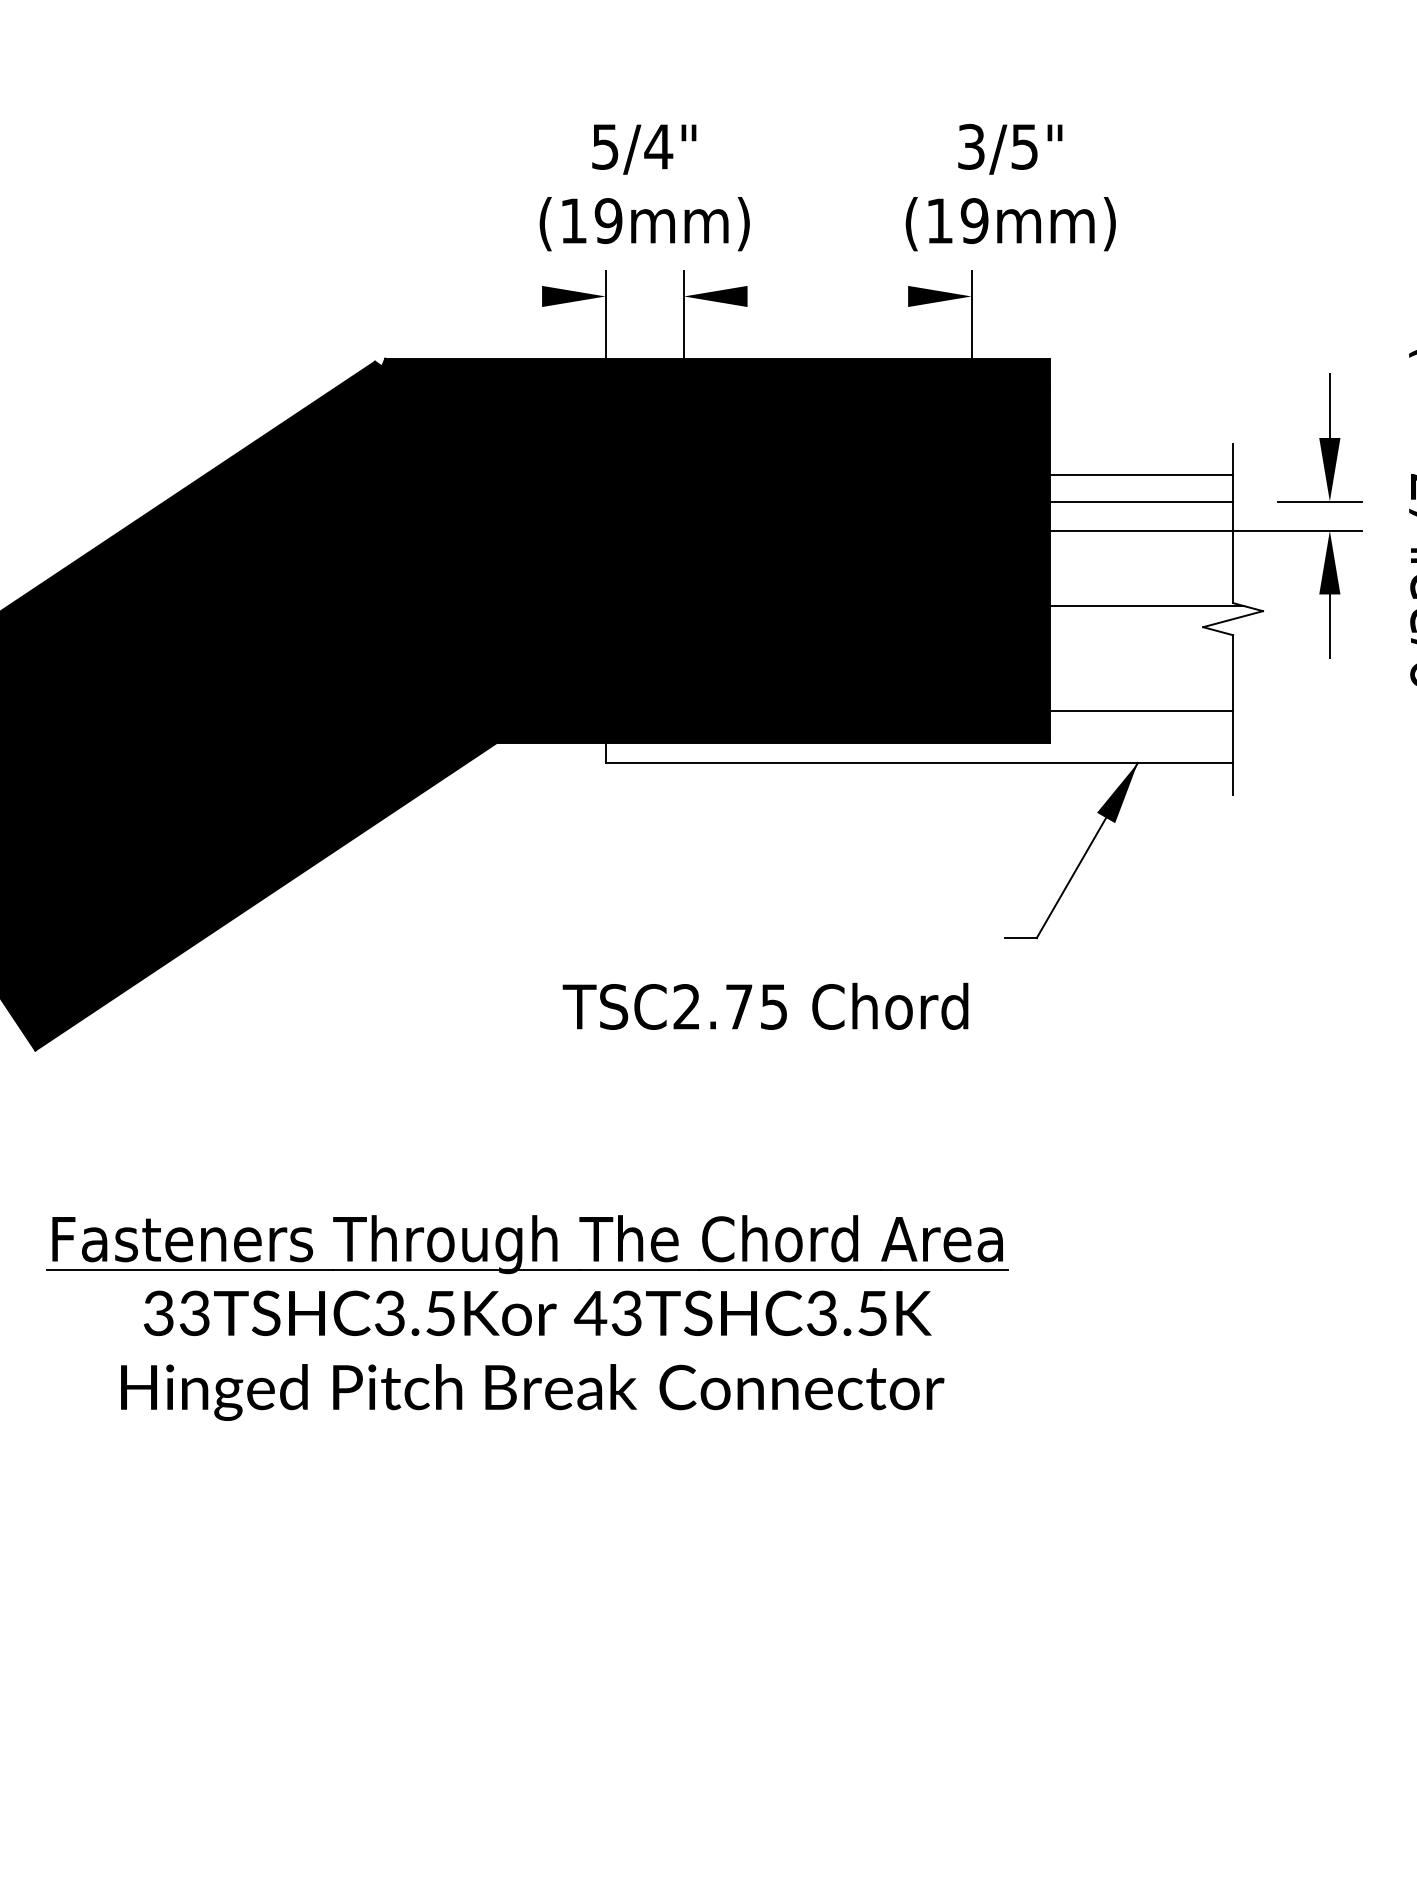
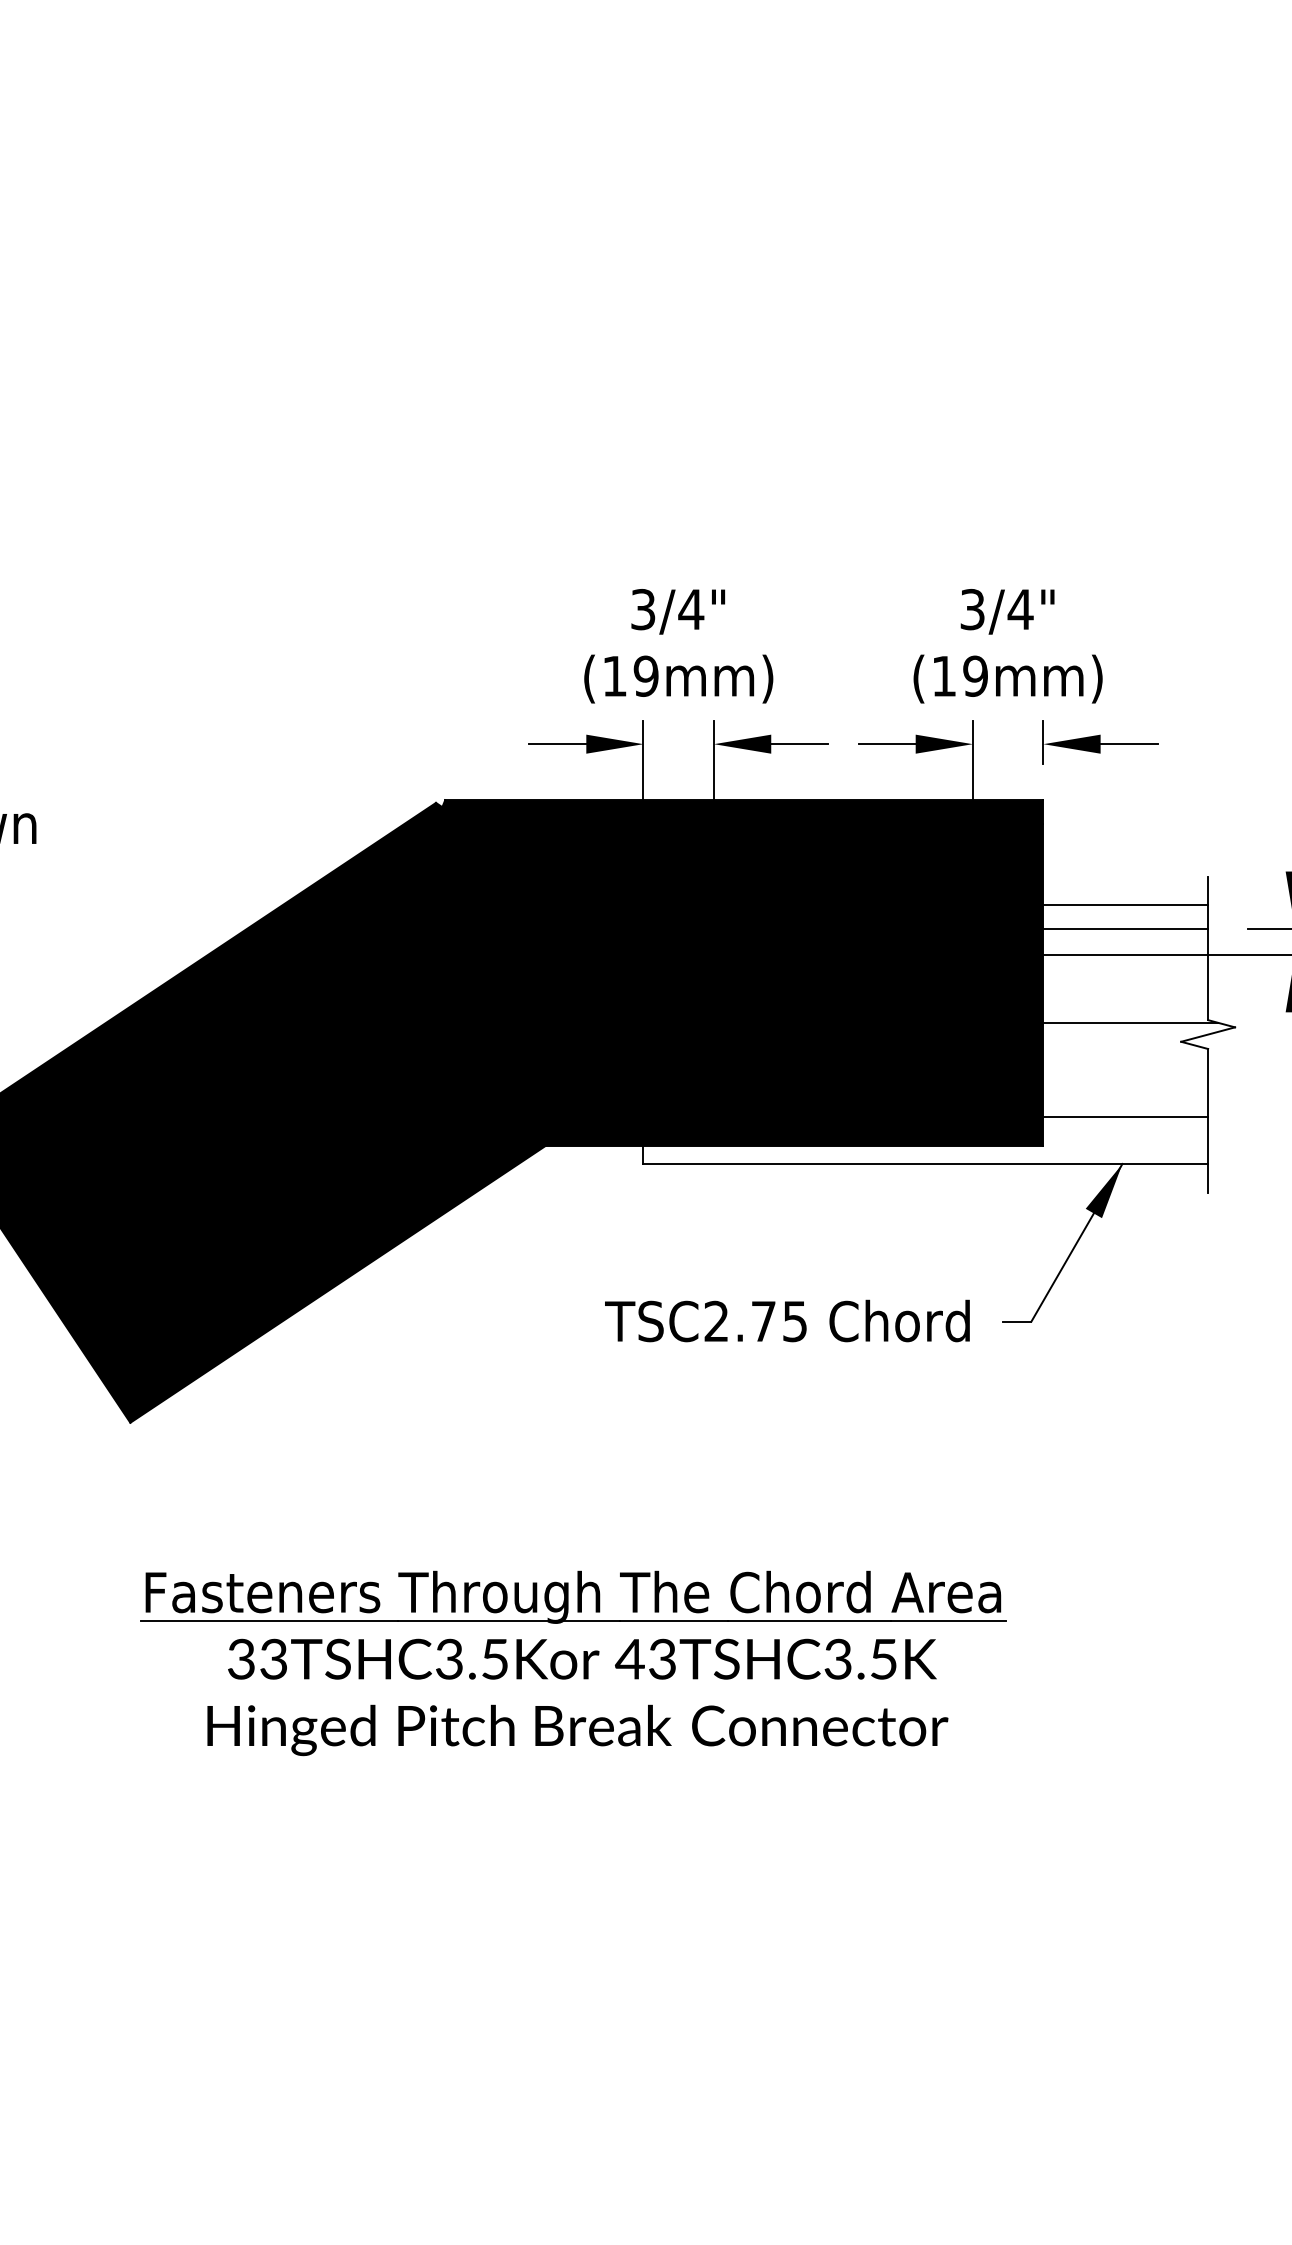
text: (605, 146) -> (643, 609), 5/4" -> 3/4"
text: (1024, 146) -> (1020, 609), 3/5" -> 3/4"
part: (1113, 294) -> (1100, 742), added
line: (510, 296) -> (557, 744), added
line: (778, 296) -> (799, 744), added
line: (875, 296) -> (886, 744), added
text: (765, 1005) -> (787, 1320), moved

